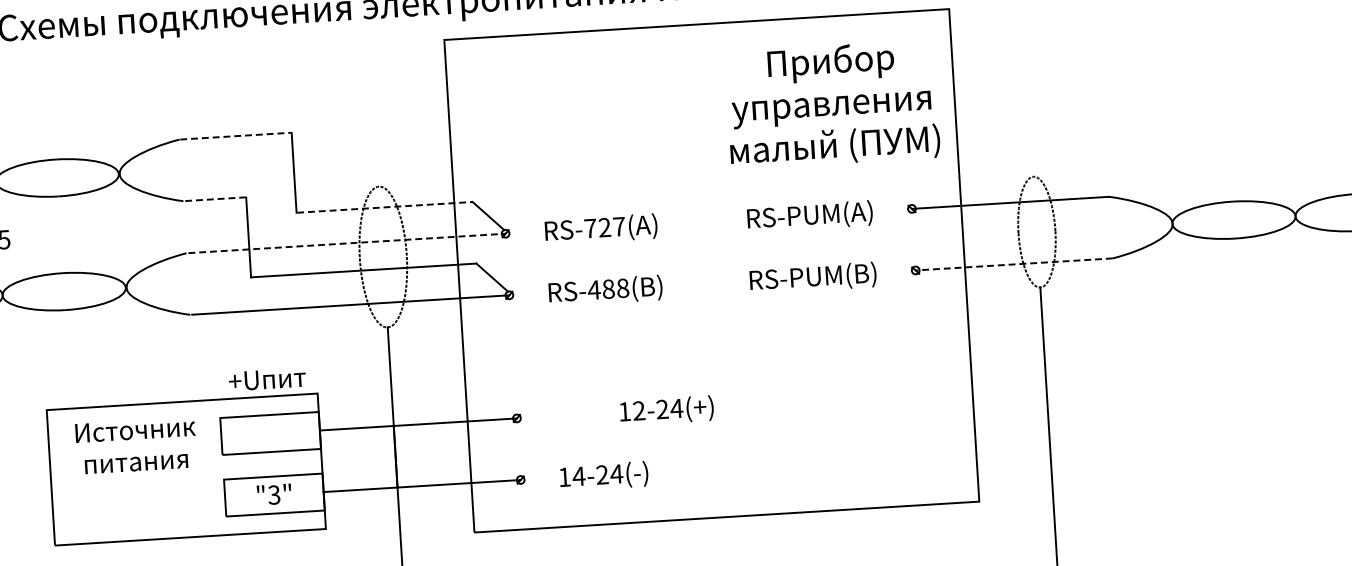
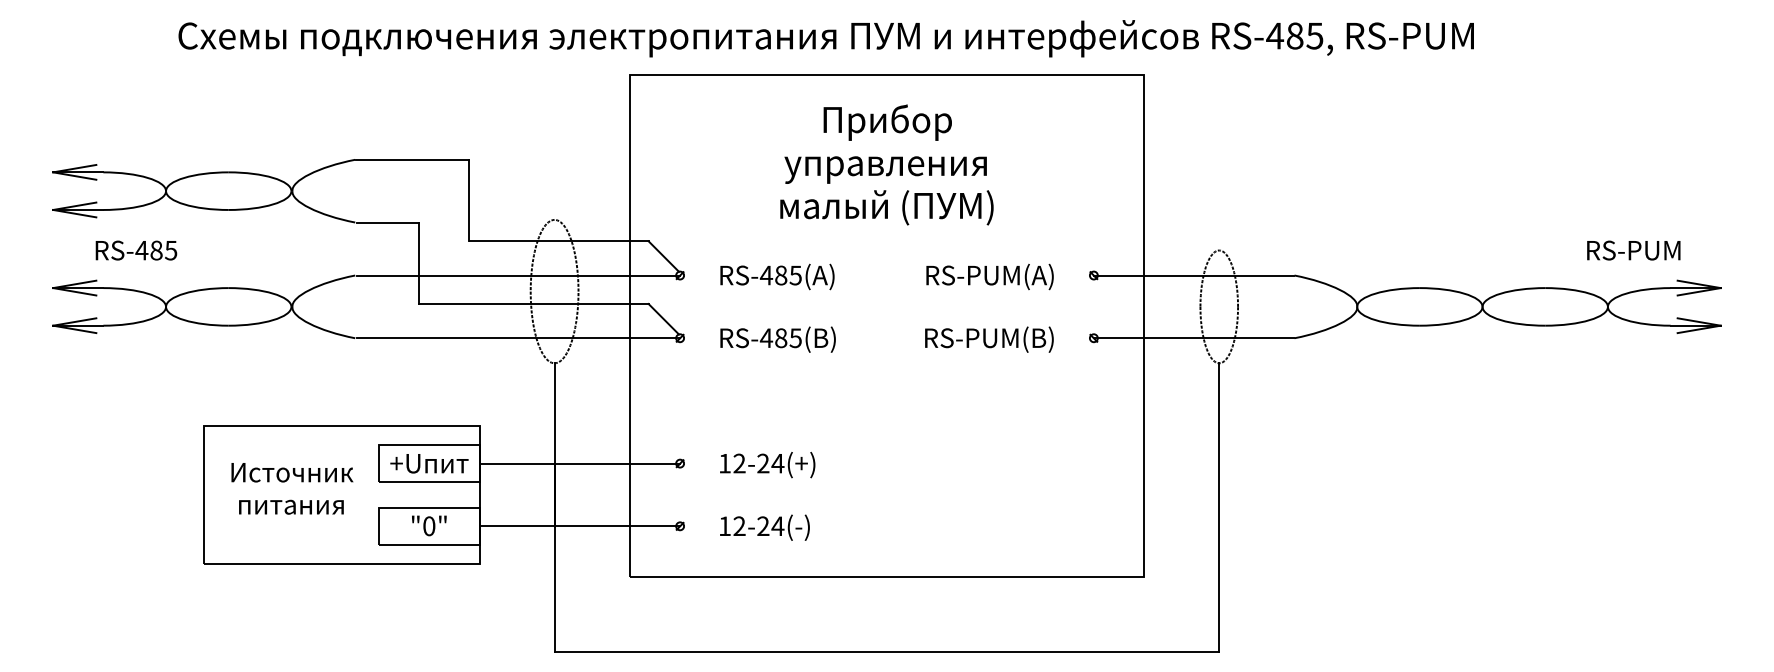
text: (832, 104) -> (886, 164), moved
line: (235, 135) -> (412, 159), dashed -> solid
line: (215, 199) -> (387, 222), dashed -> solid
line: (385, 207) -> (559, 241), dashed -> solid
text: (604, 227) -> (780, 275), RS-727( -> RS-485(
line: (347, 243) -> (519, 275), dashed -> solid
line: (1013, 264) -> (1193, 338), dashed -> solid
text: (622, 287) -> (795, 337), RS-488( -> RS-485(
text: (267, 379) -> (429, 463), moved
text: (666, 411) -> (767, 465), moved
text: (136, 445) -> (292, 488), moved
text: (578, 475) -> (739, 525), 14-24(-) -> 12-24(-)
text: (274, 495) -> (429, 526), "3" -> "0"

